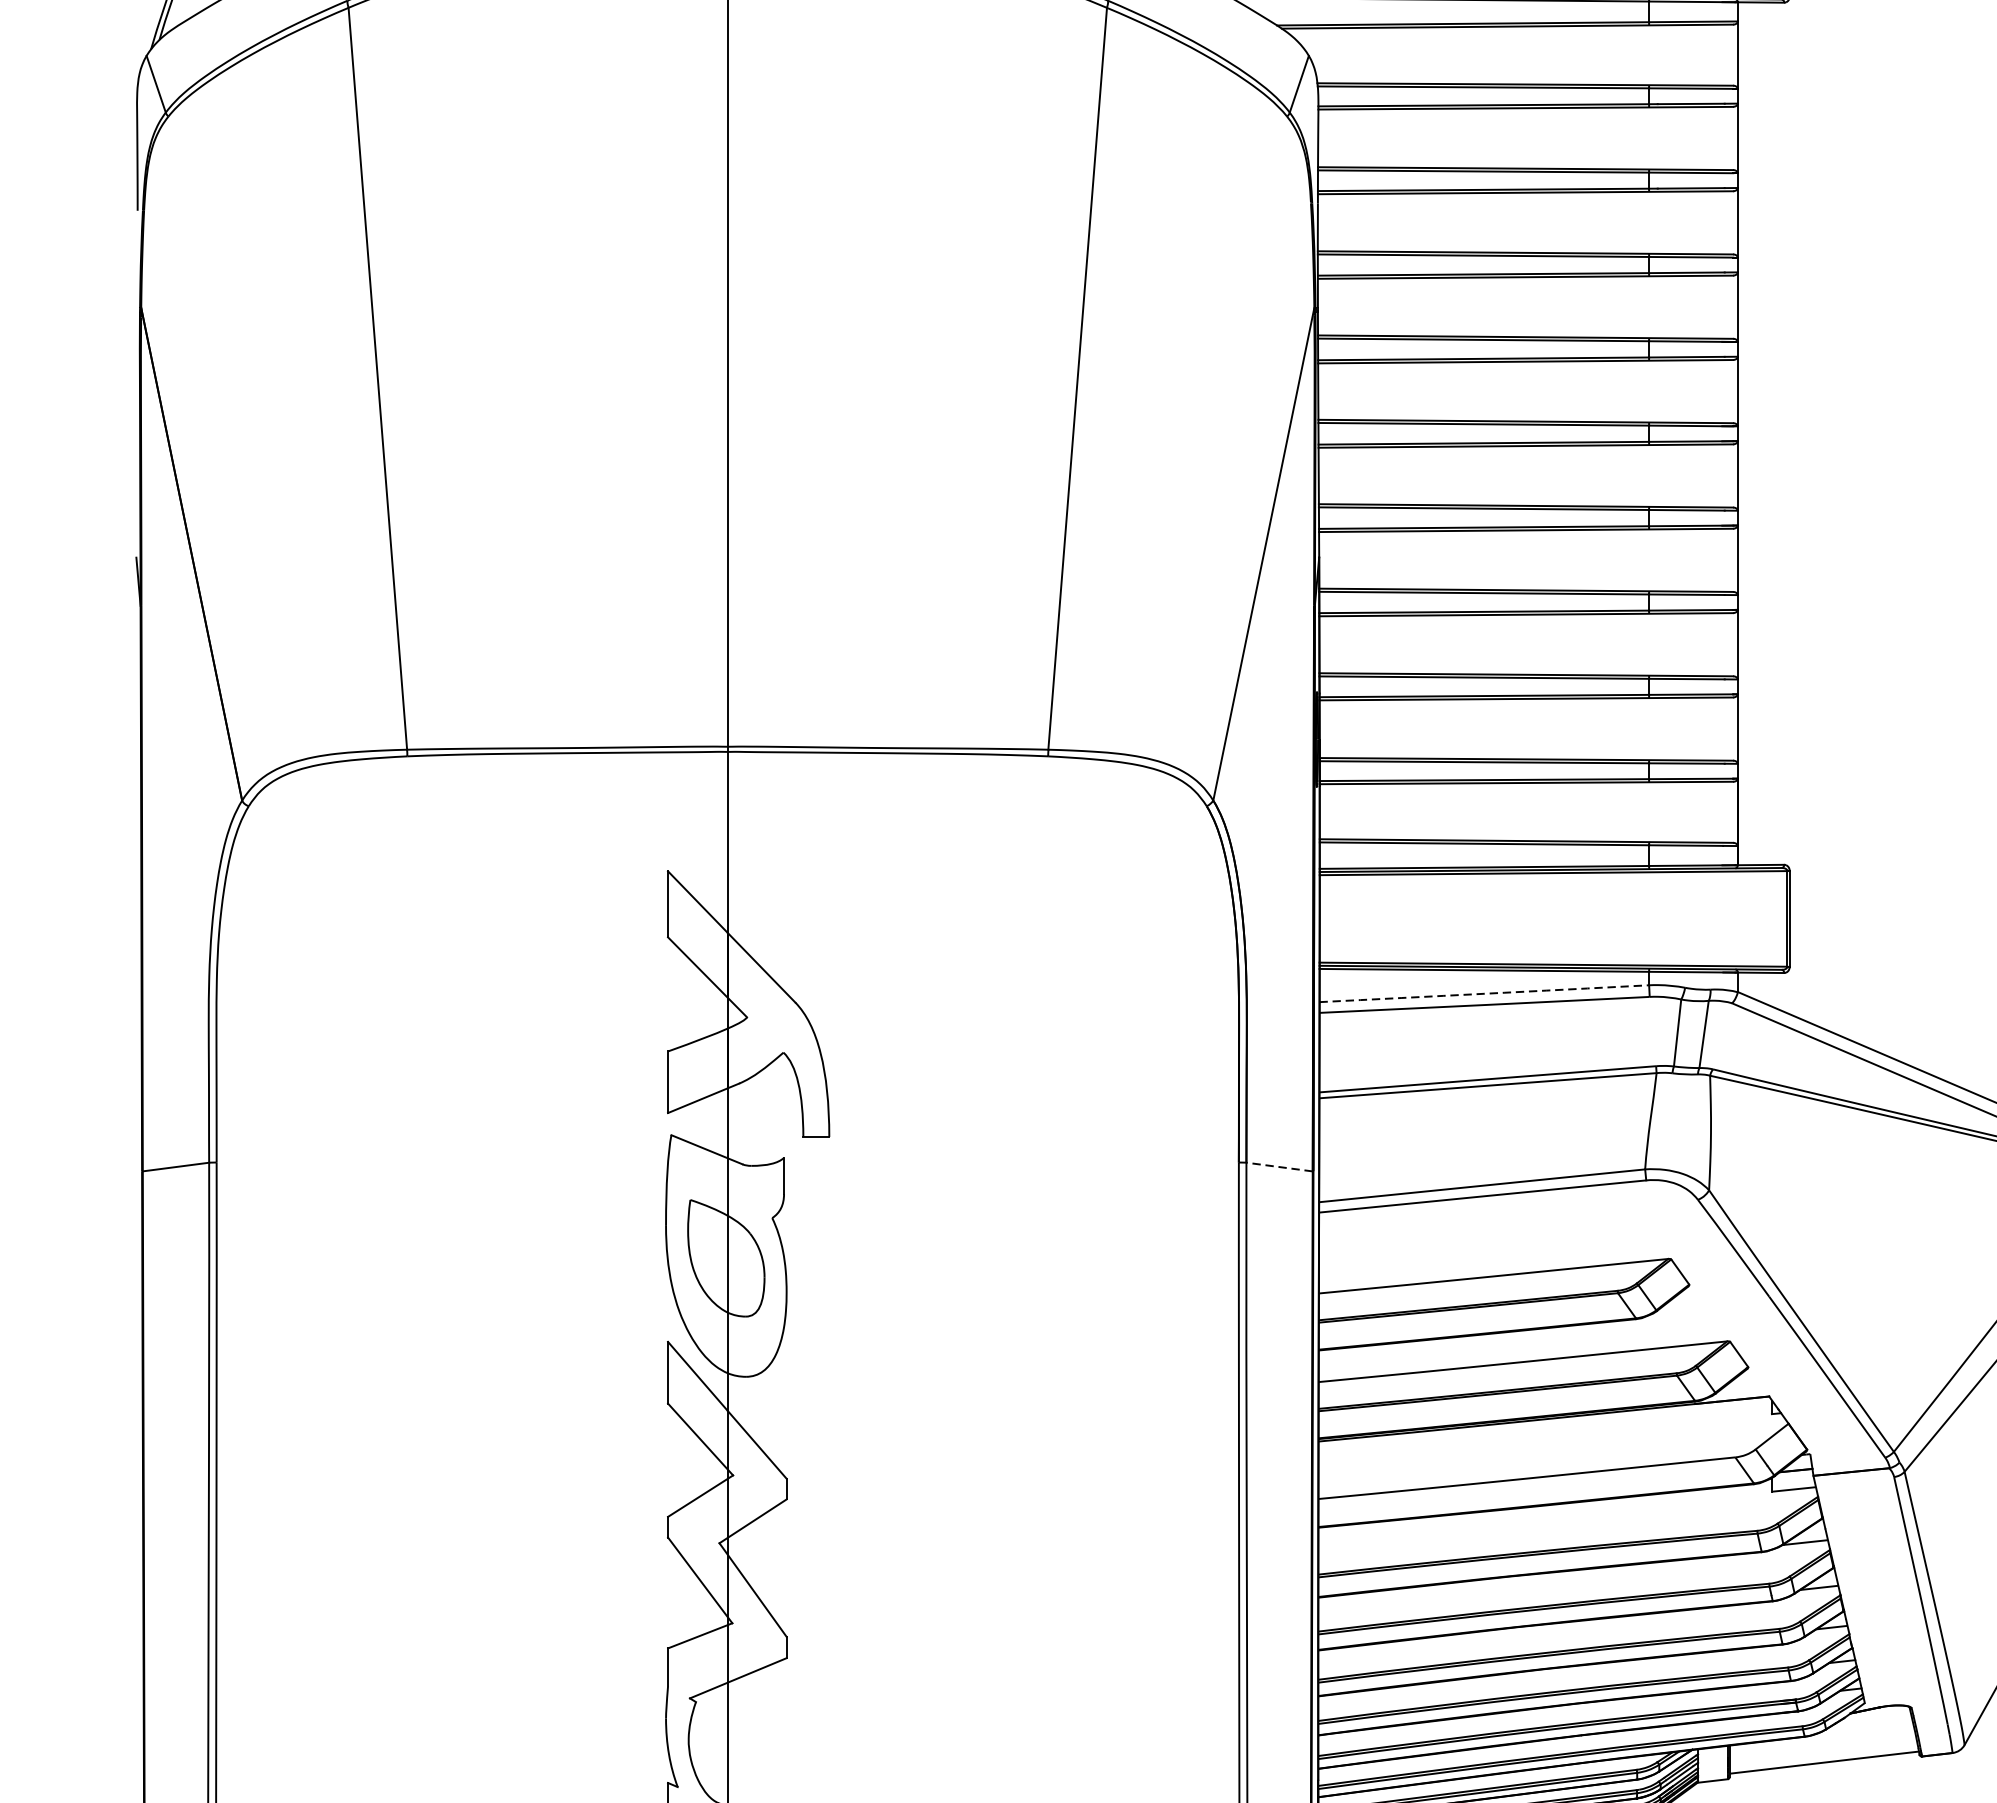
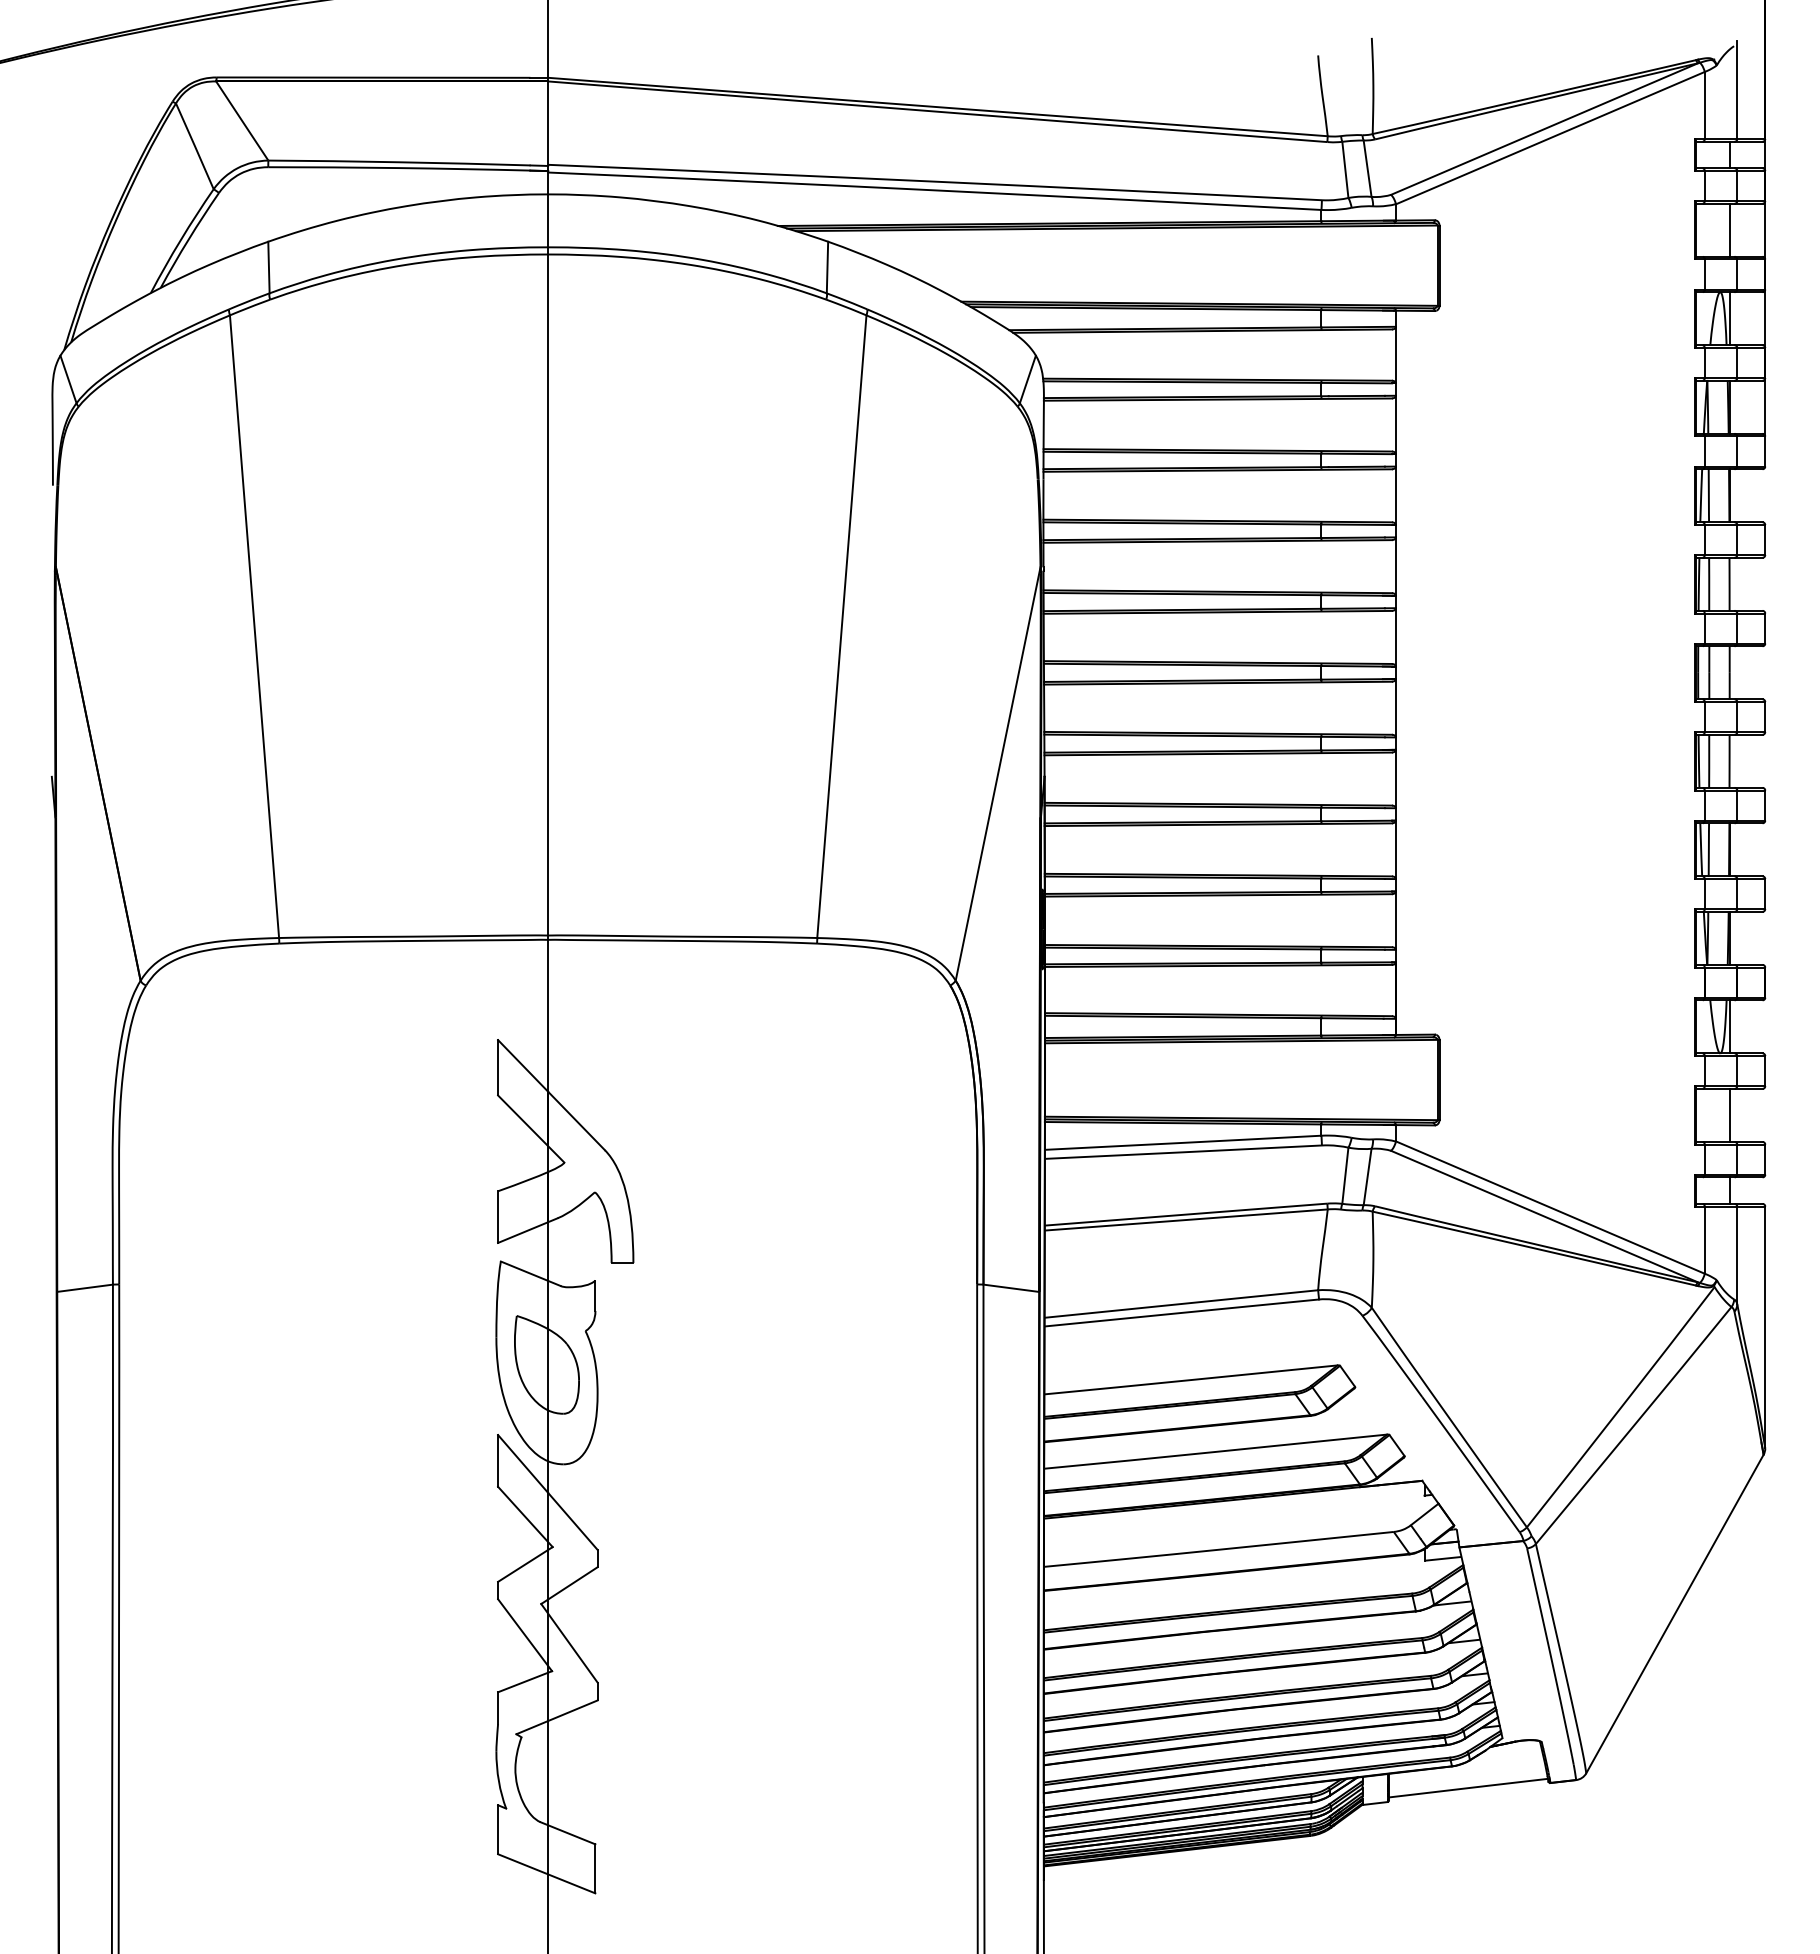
arc: (1484, 993) -> (1183, 1142), dashed -> solid
line: (1278, 1167) -> (1010, 1288), dashed -> solid

